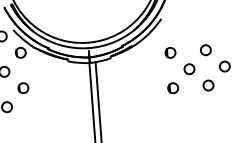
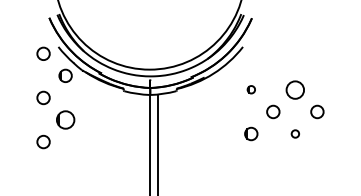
circle: (205, 49) -> (295, 89), size x1.4
circle: (170, 52) -> (251, 89), size x0.6
circle: (208, 85) -> (295, 133), size x0.6
part: (23, 87) -> (65, 119), size x1.4

